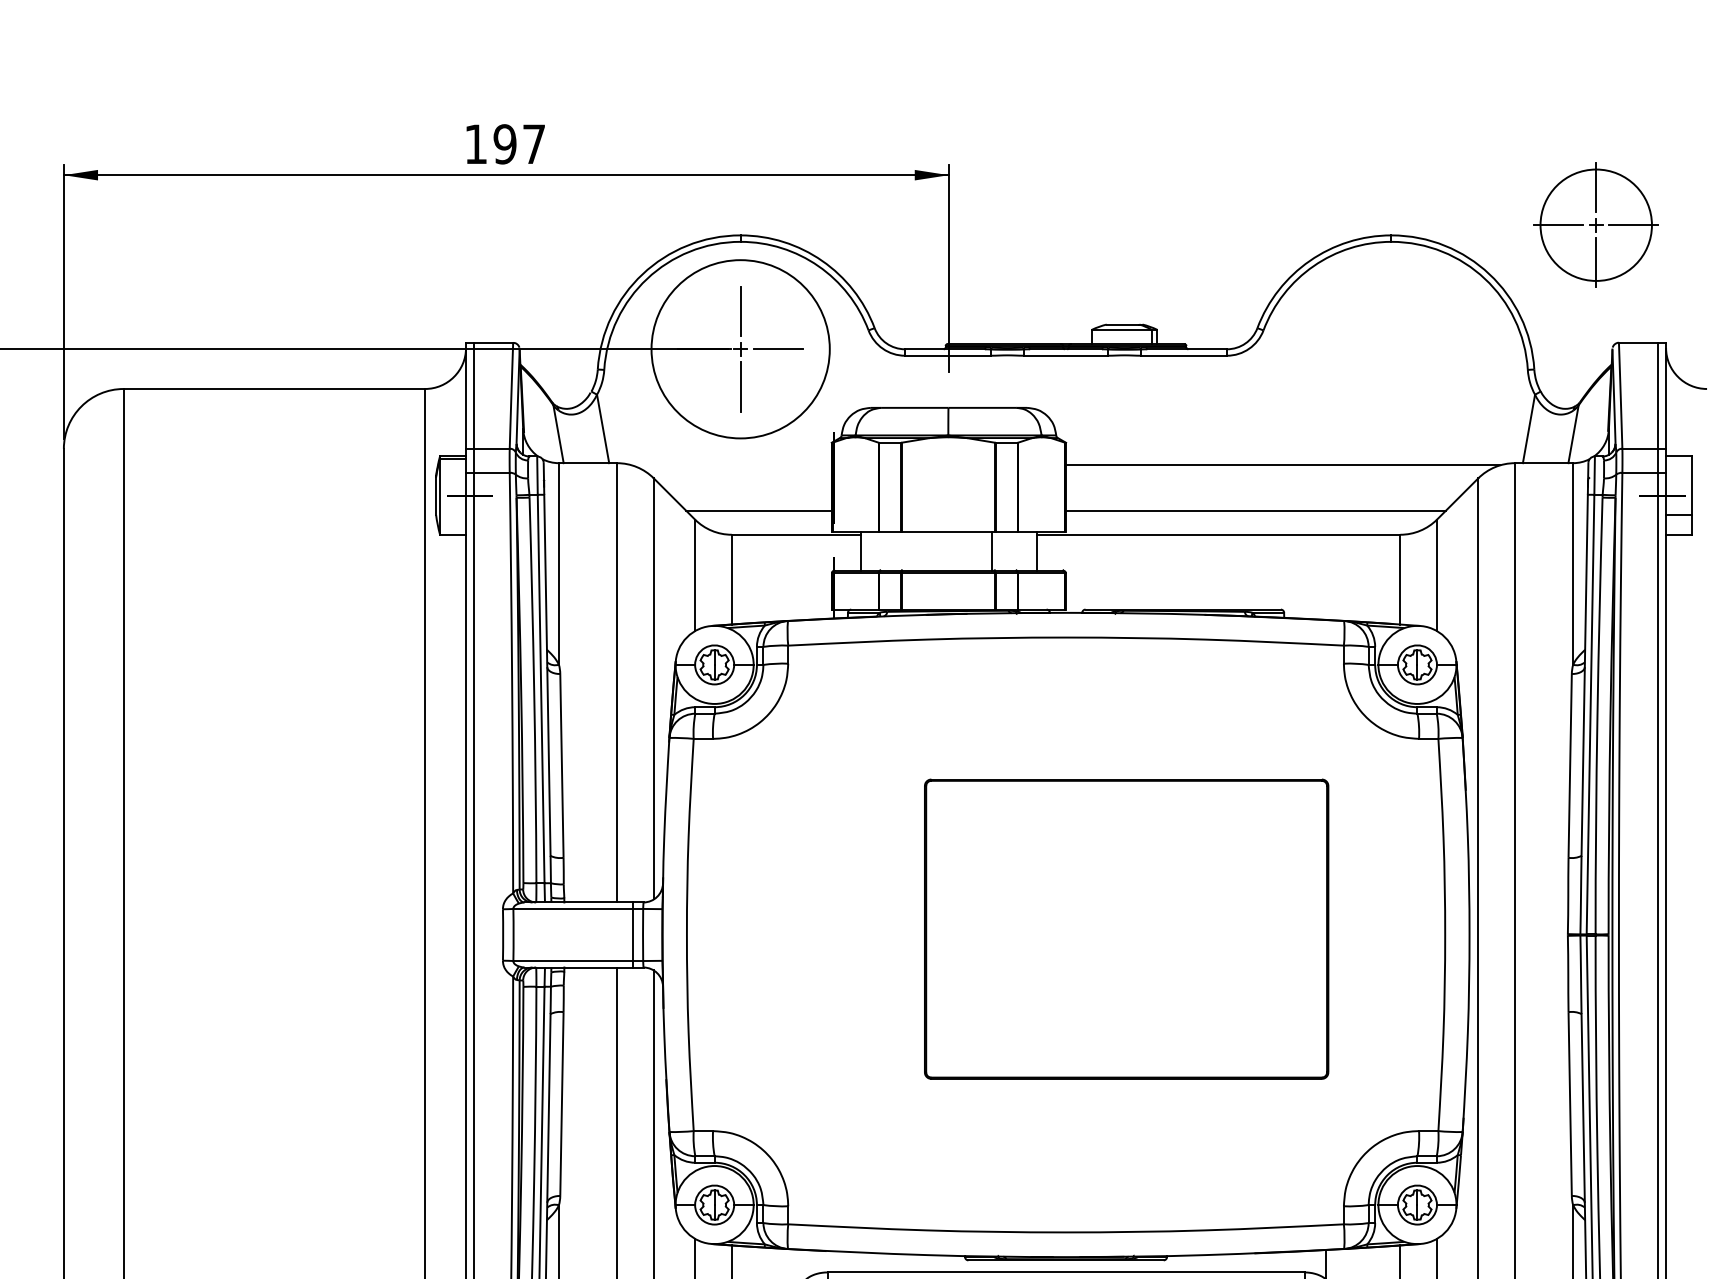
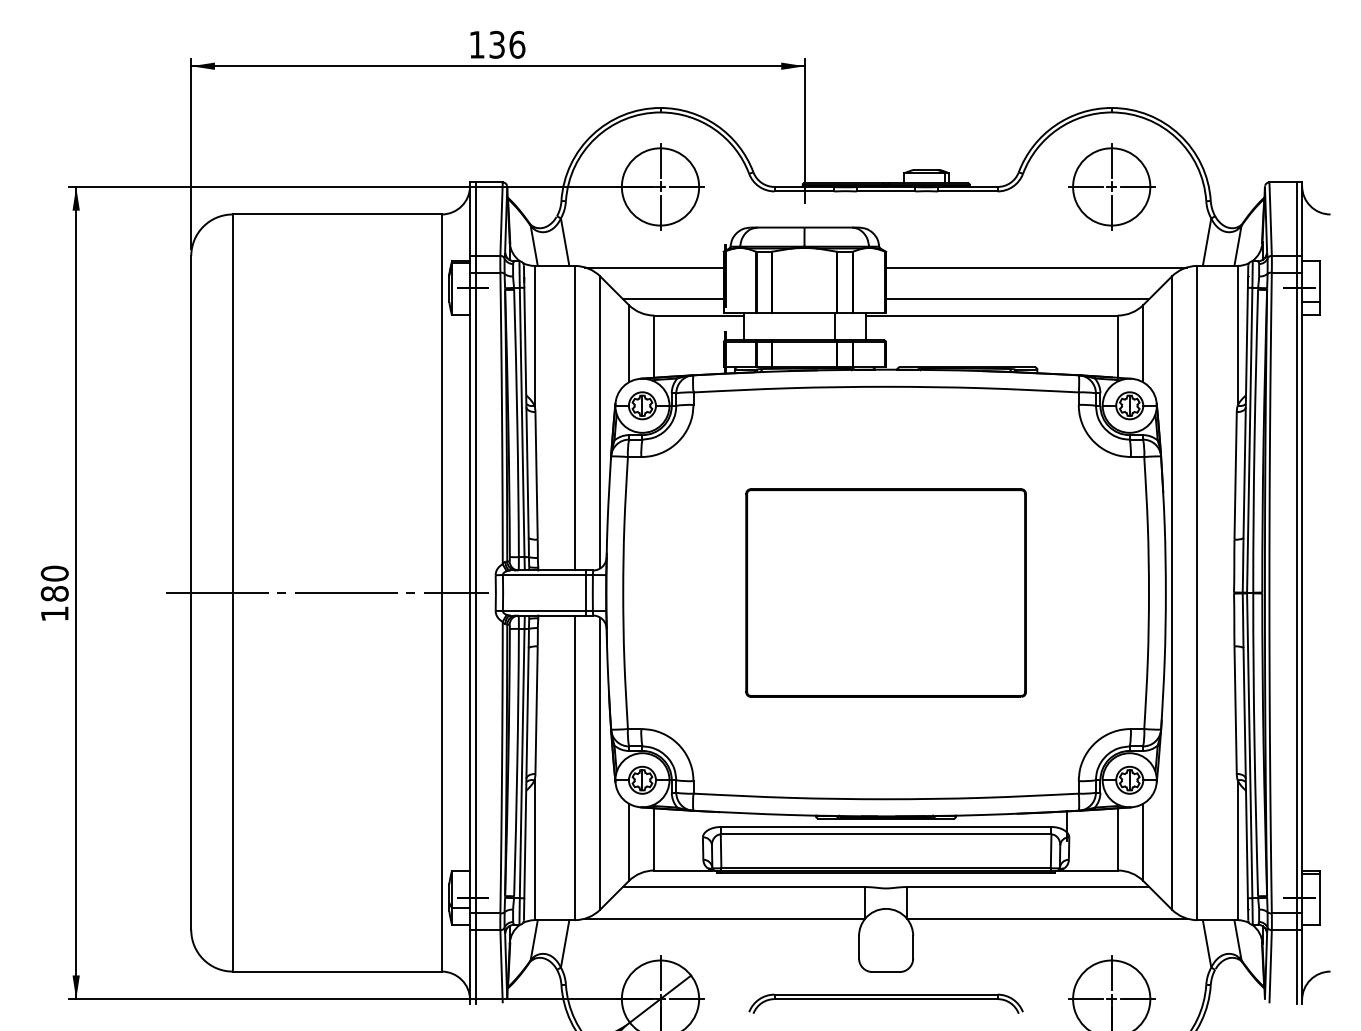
text: (519, 143) -> (507, 44), 197 -> 136
part: (1595, 224) -> (1111, 186), moved
circle: (740, 348) -> (660, 186), size x0.62
line: (732, 465) -> (654, 267), added
part: (1125, 928) -> (885, 592), moved
line: (260, 935) -> (327, 593), added

